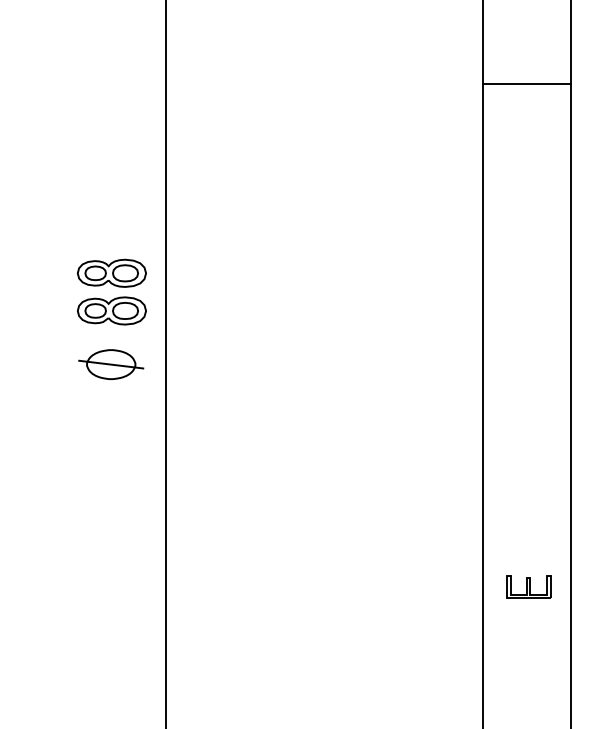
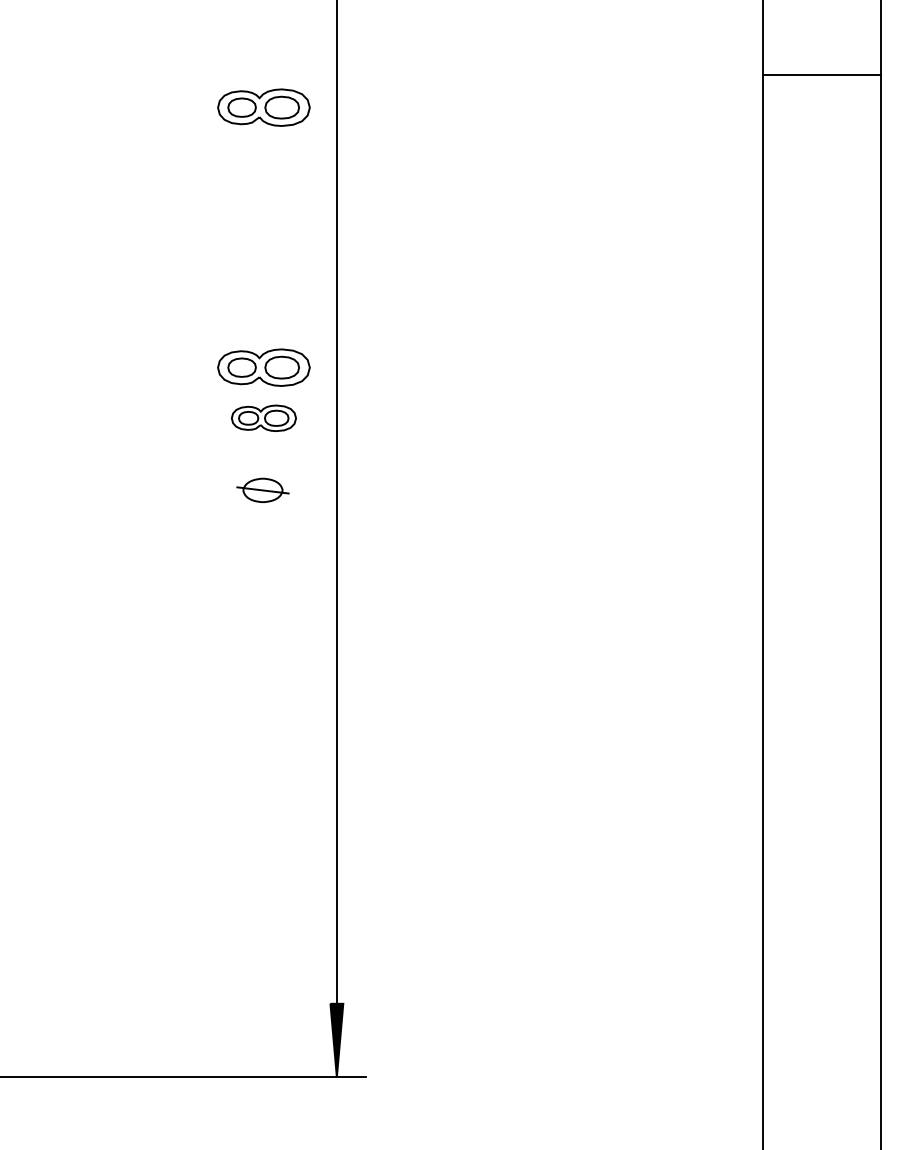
part: (111, 79) -> (263, 107), added
line: (526, 83) -> (821, 74), moved
part: (111, 311) -> (263, 418), size x0.7
part: (110, 364) -> (262, 490), size x0.6
part: (528, 586) -> (824, 788), removed

